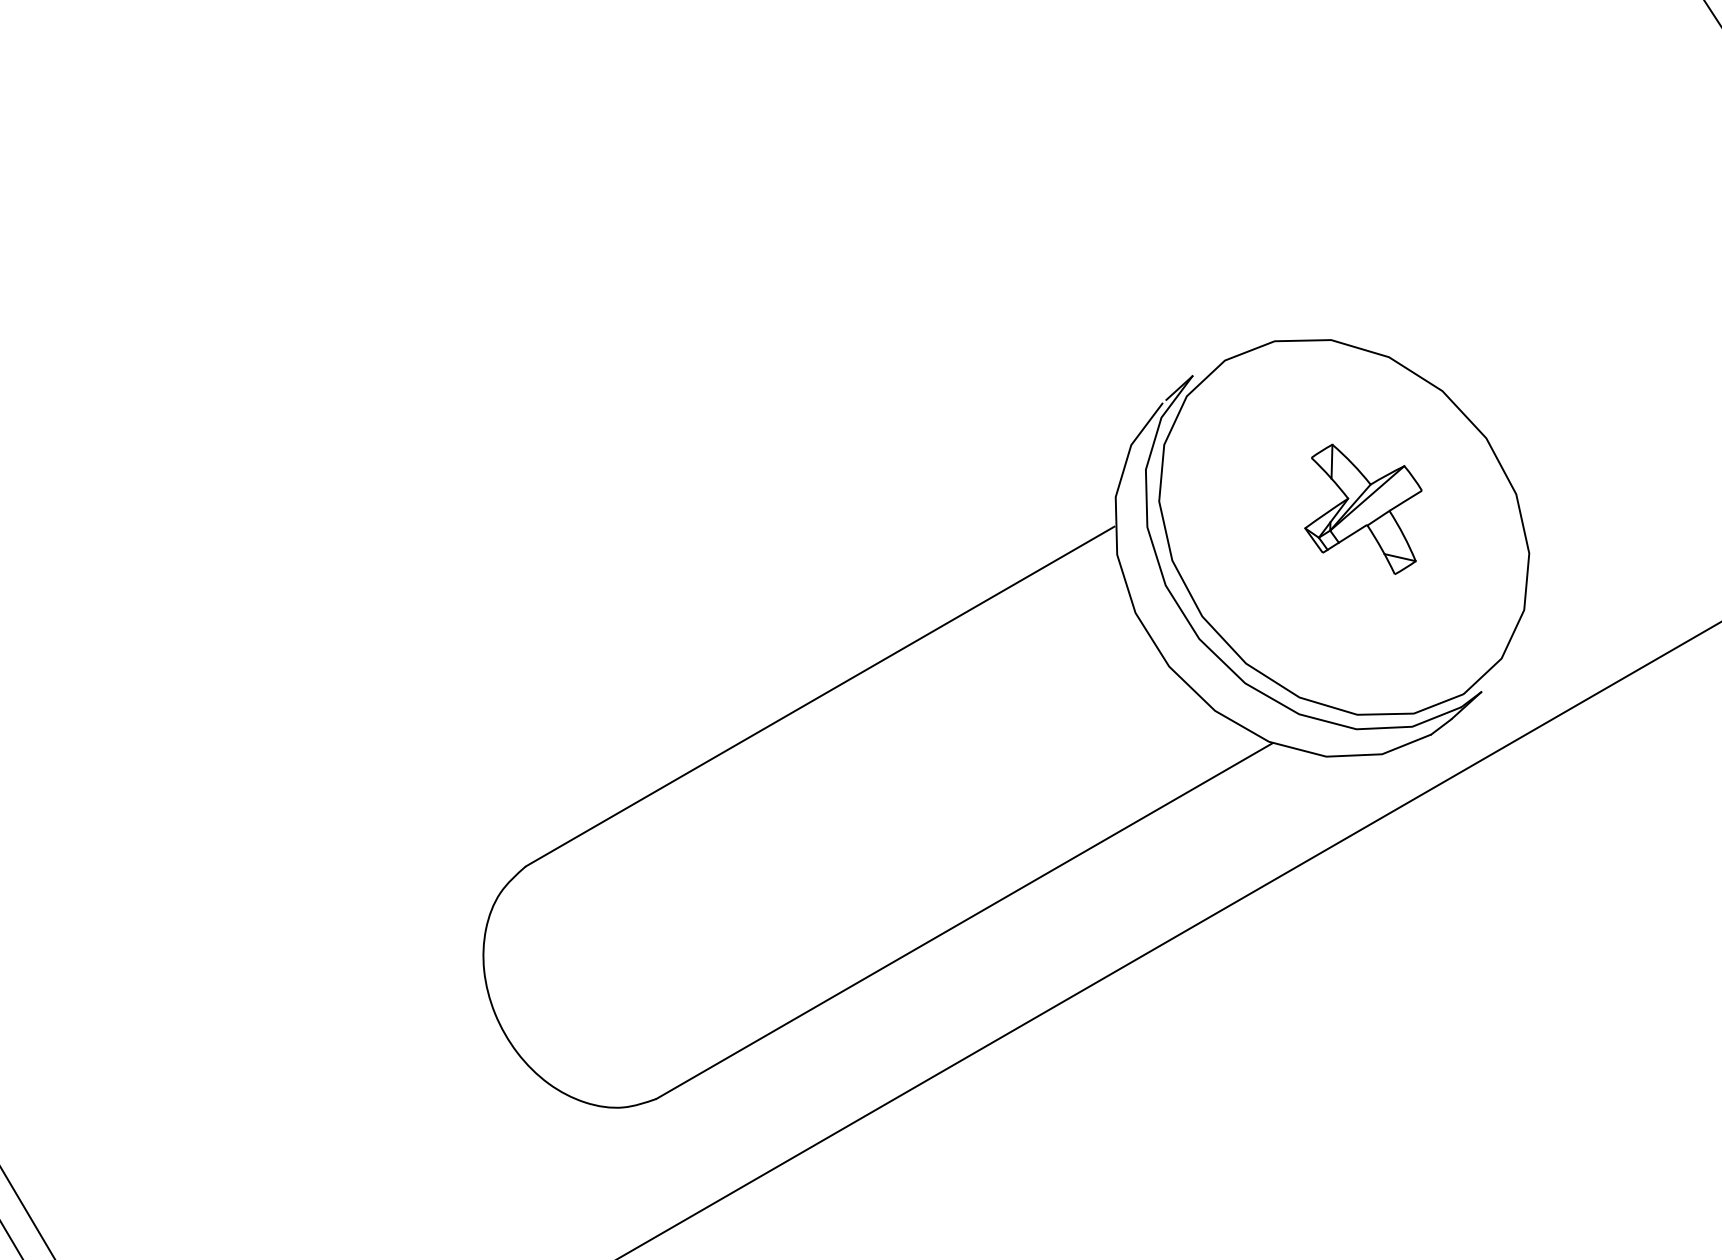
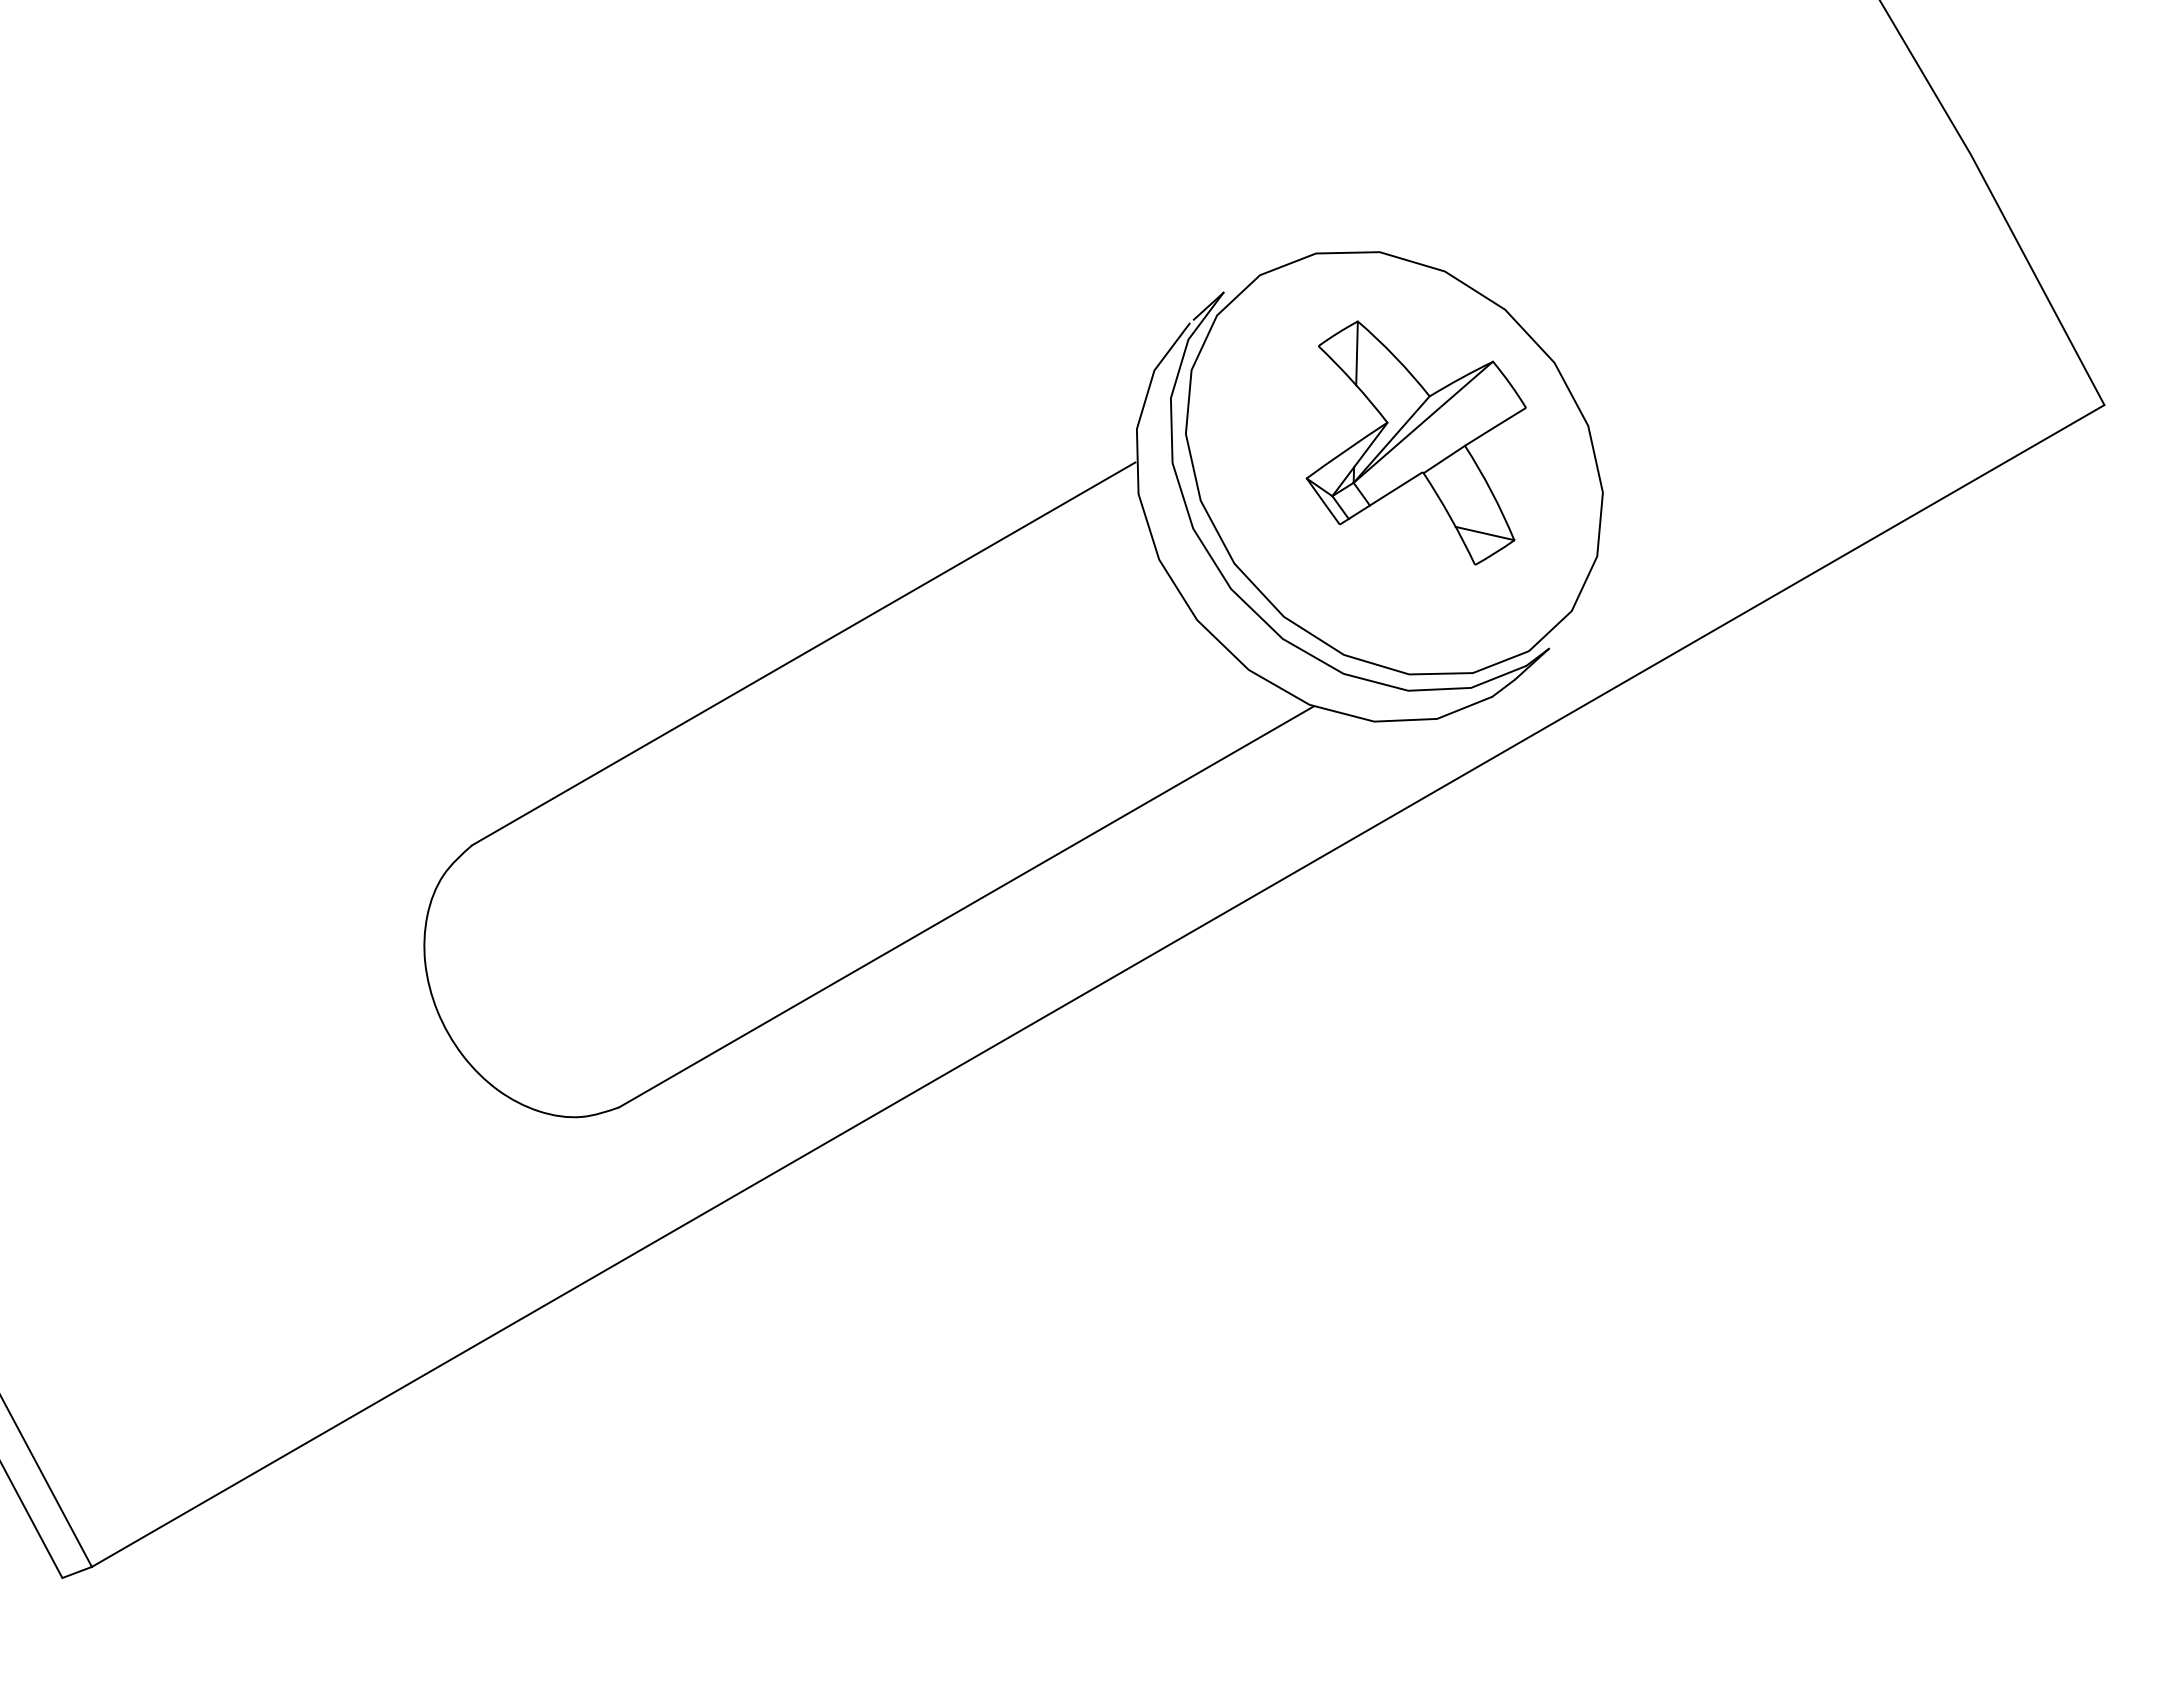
part: (1362, 508) -> (1415, 442), size x1.67

